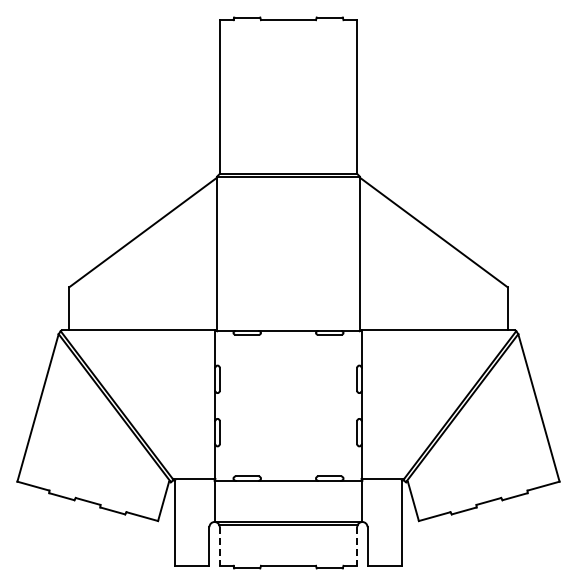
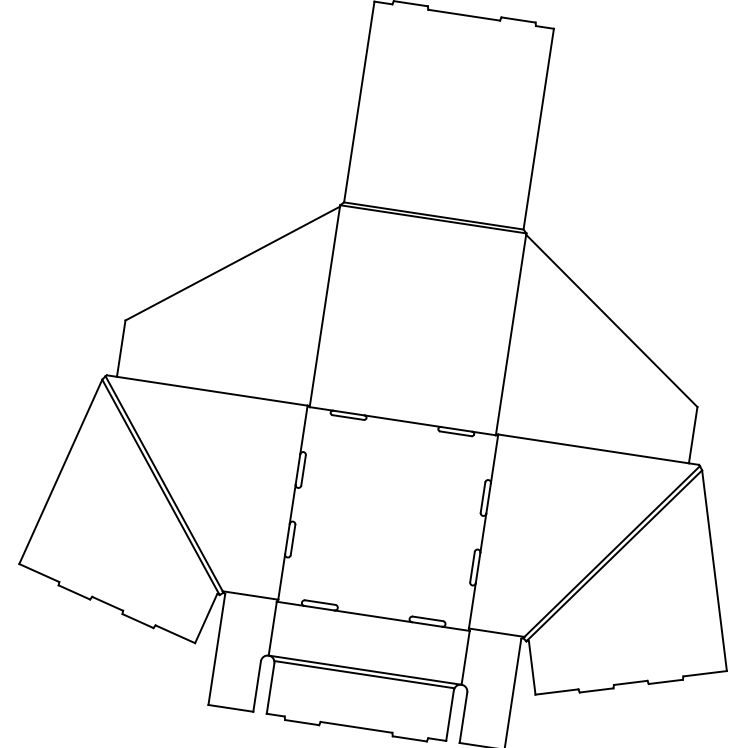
line: (219, 546) -> (270, 688), dashed -> solid
line: (357, 546) -> (450, 715), dashed -> solid

